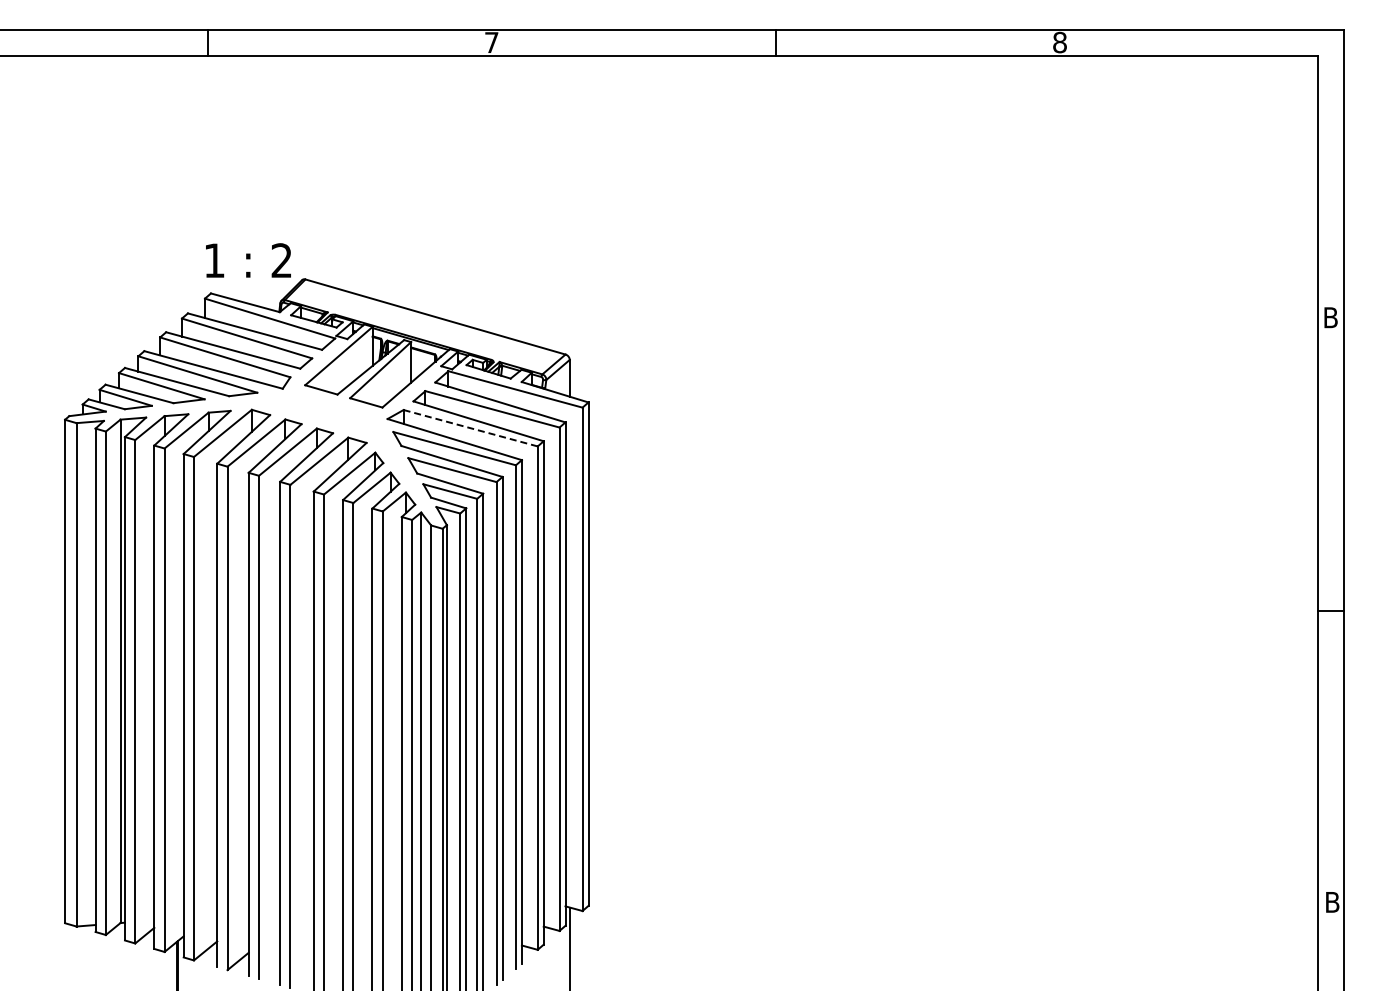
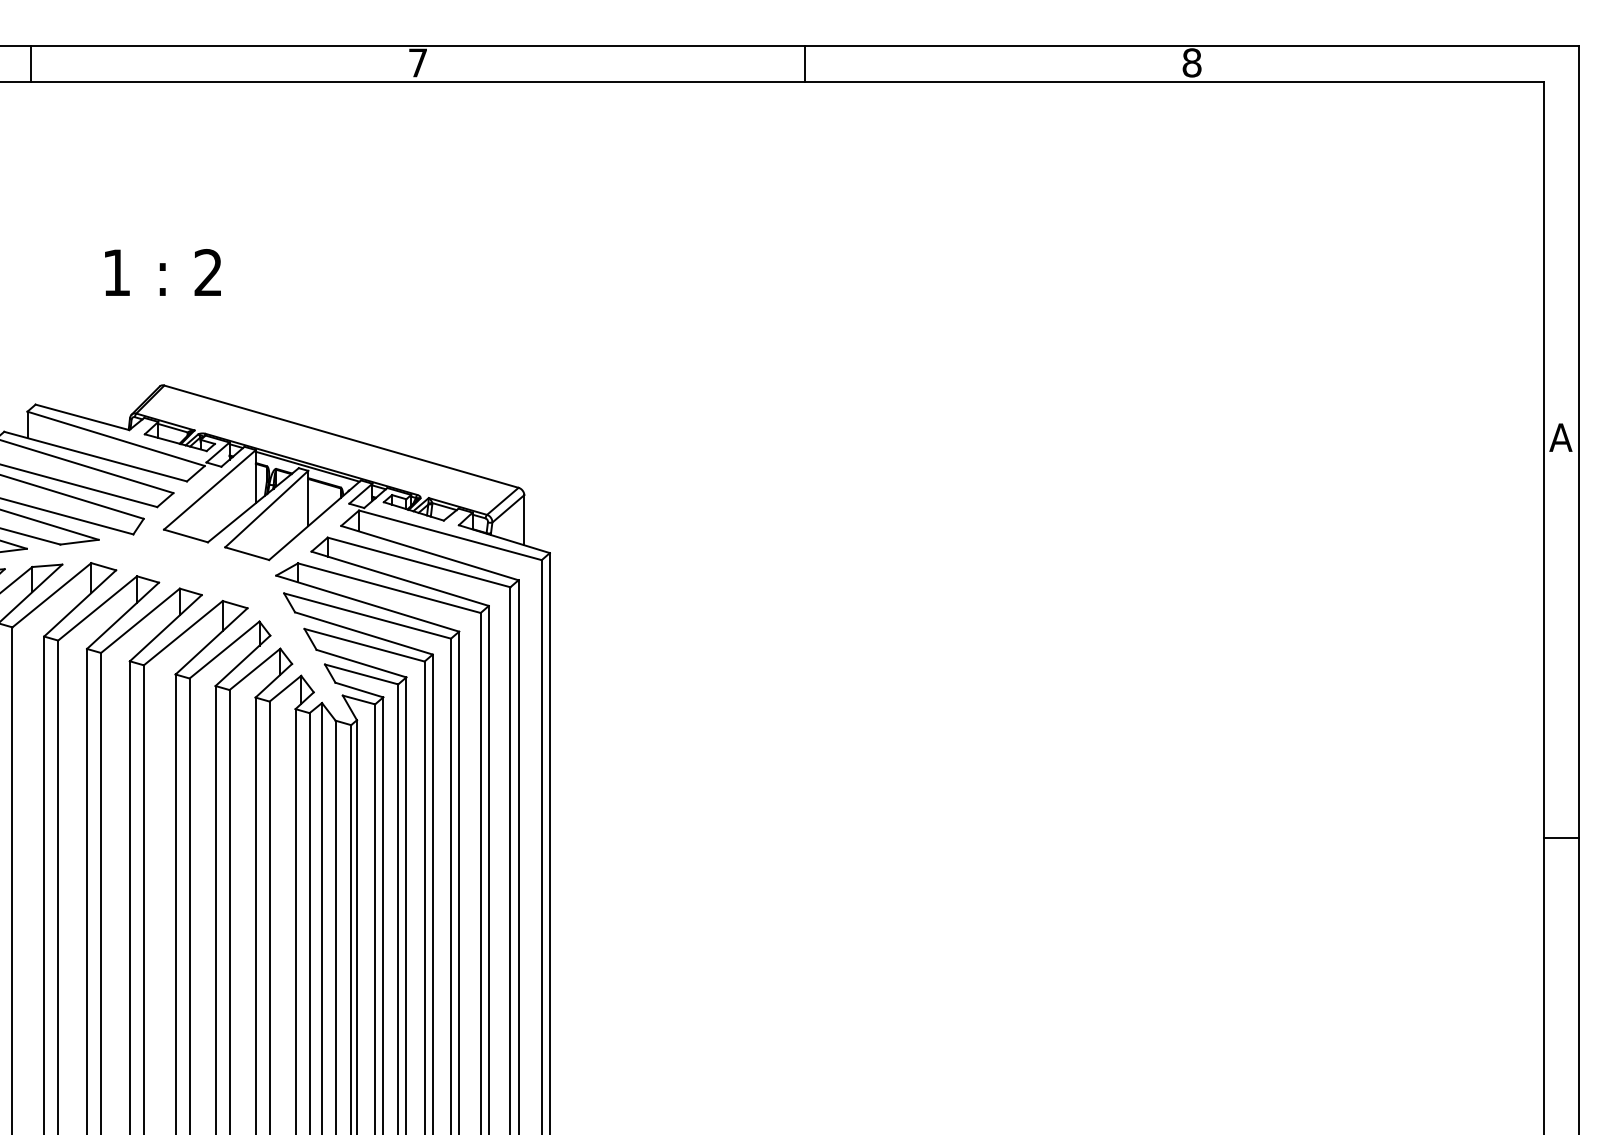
text: (248, 260) -> (163, 272), moved
text: (1330, 317) -> (1560, 437), B -> A
line: (471, 428) -> (390, 588), dashed -> solid

